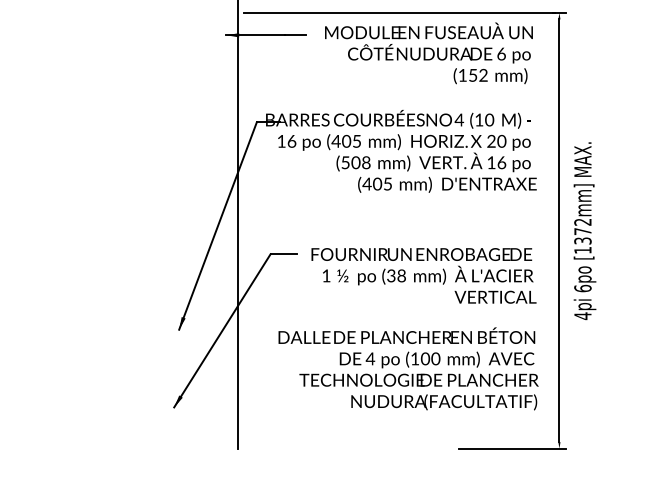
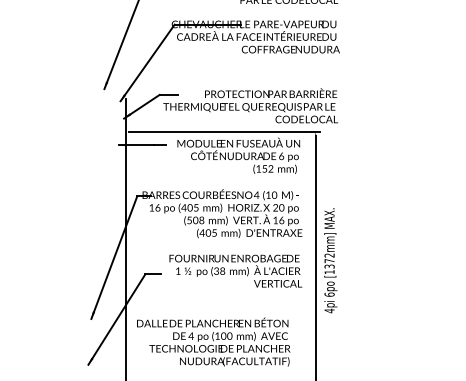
text: (423, 274) -> (235, 270), moved
text: (408, 367) -> (213, 341), moved

